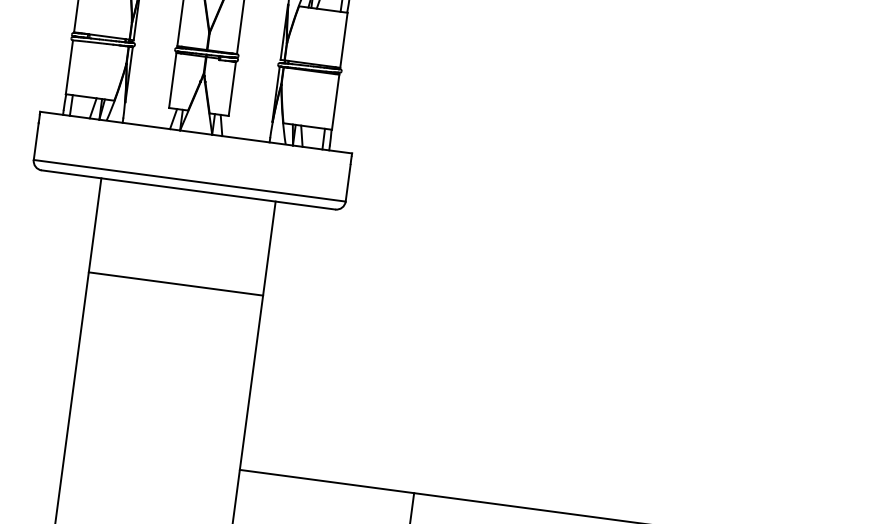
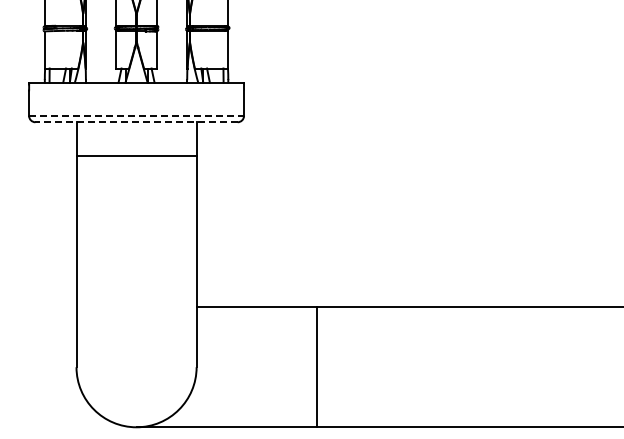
line: (191, 180) -> (137, 115), solid -> dashed
line: (188, 190) -> (136, 122), solid -> dashed
line: (175, 284) -> (136, 156), moved

